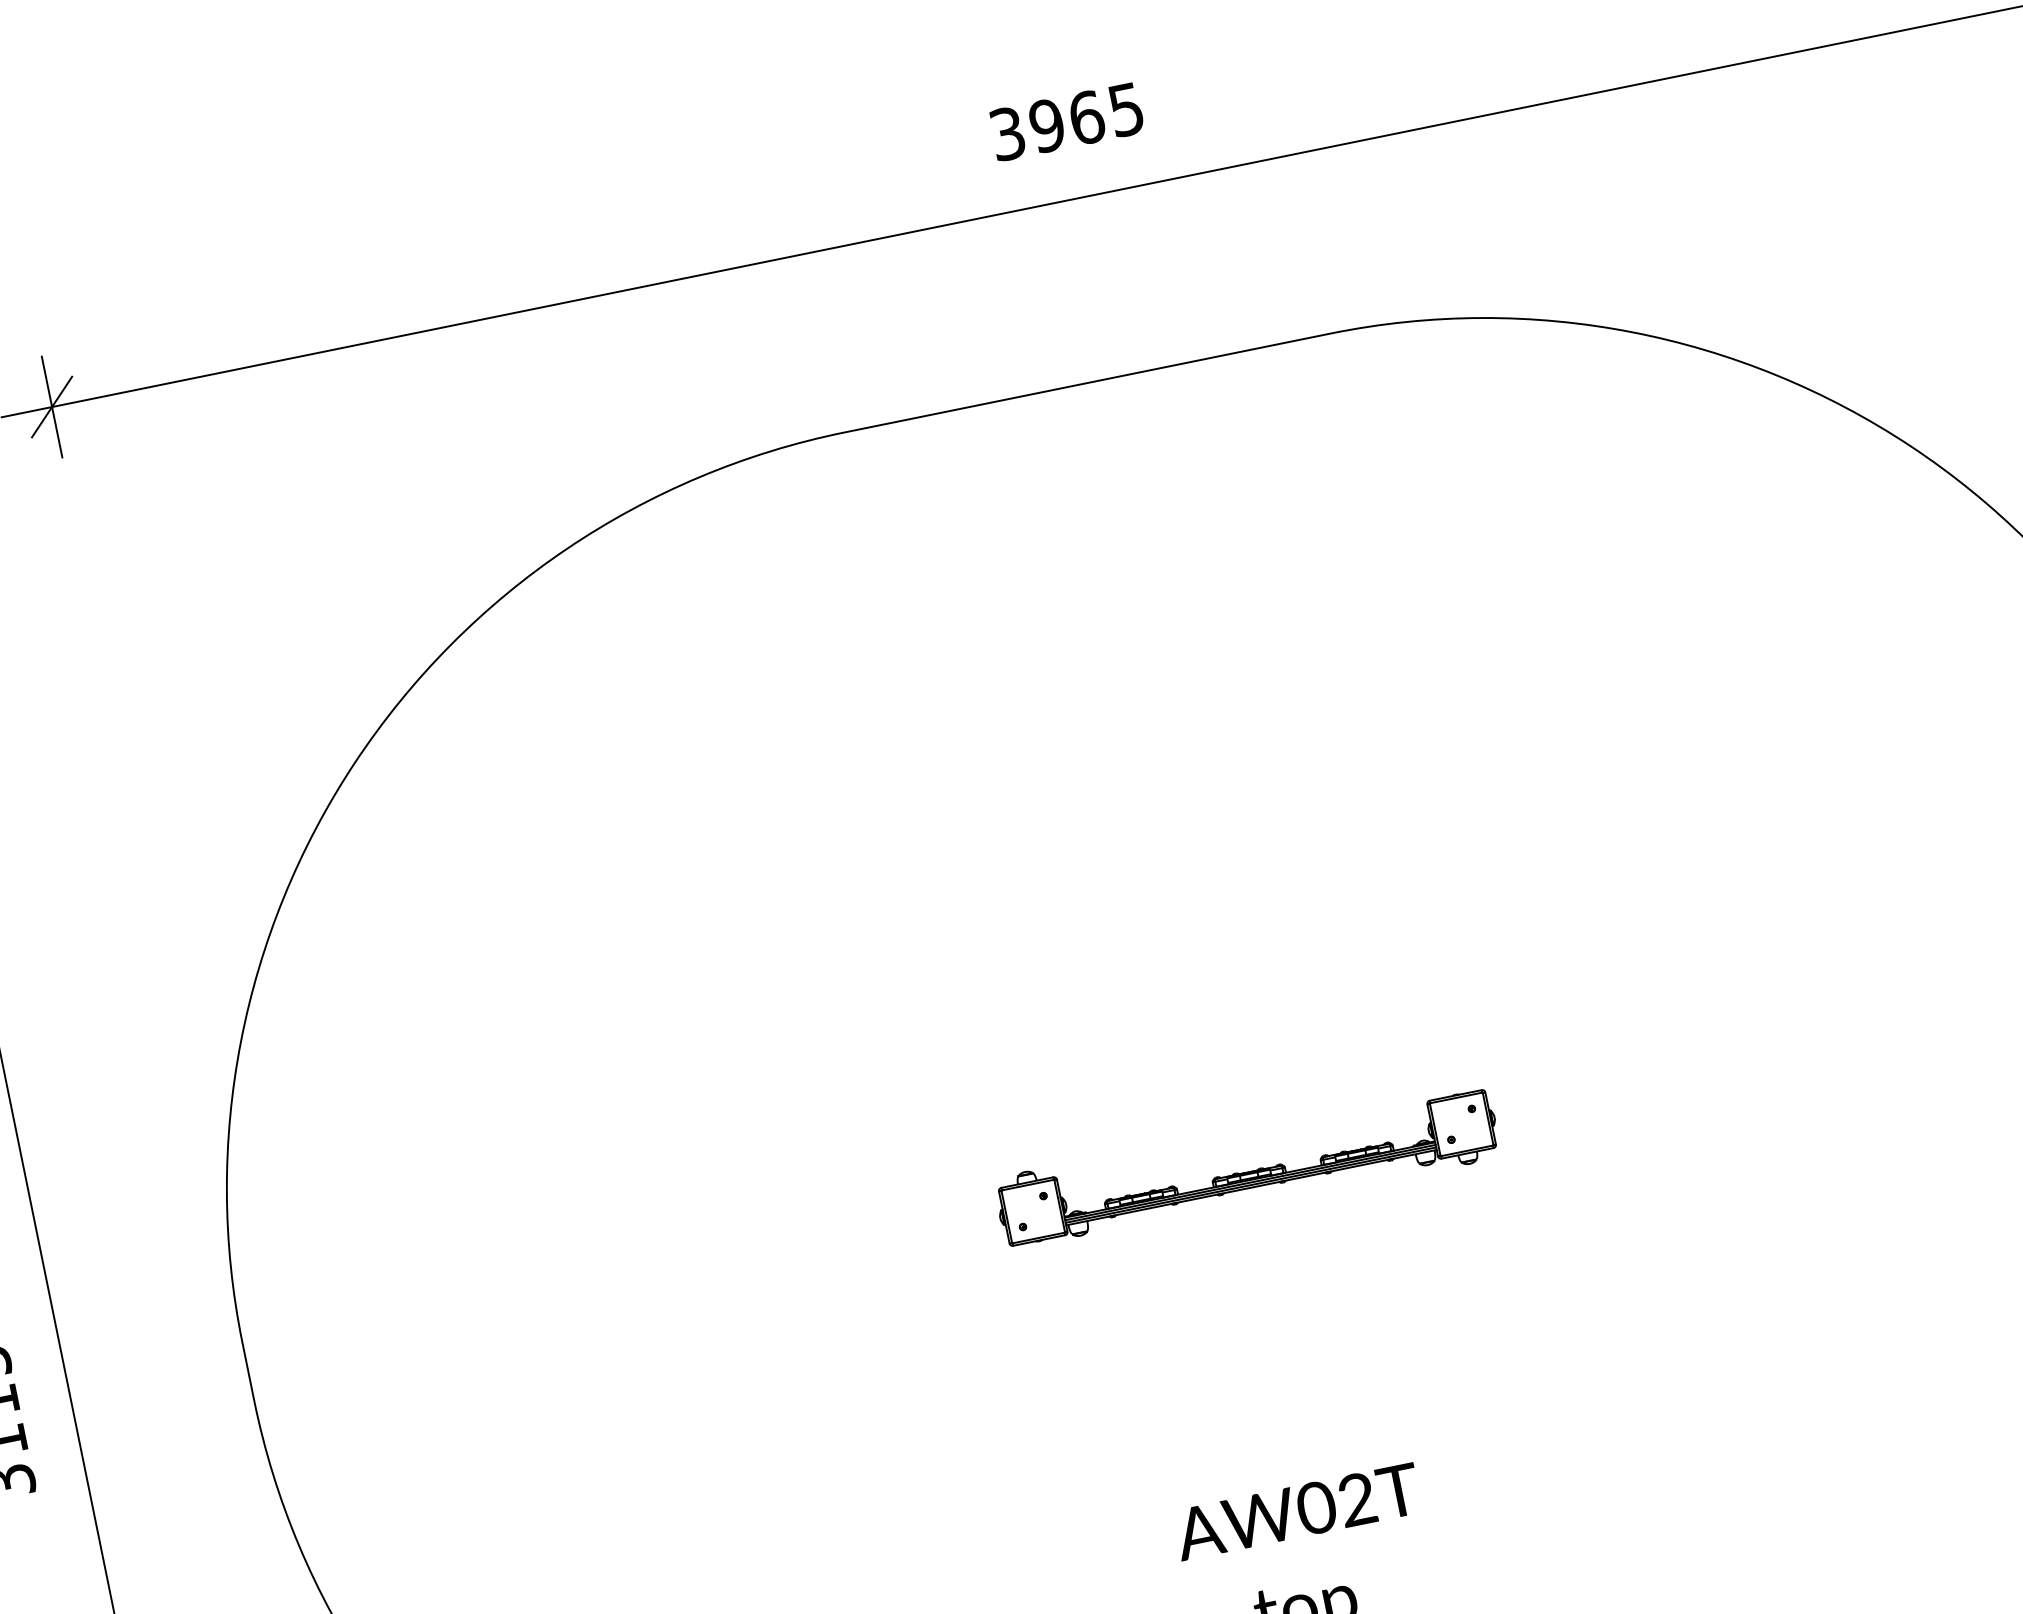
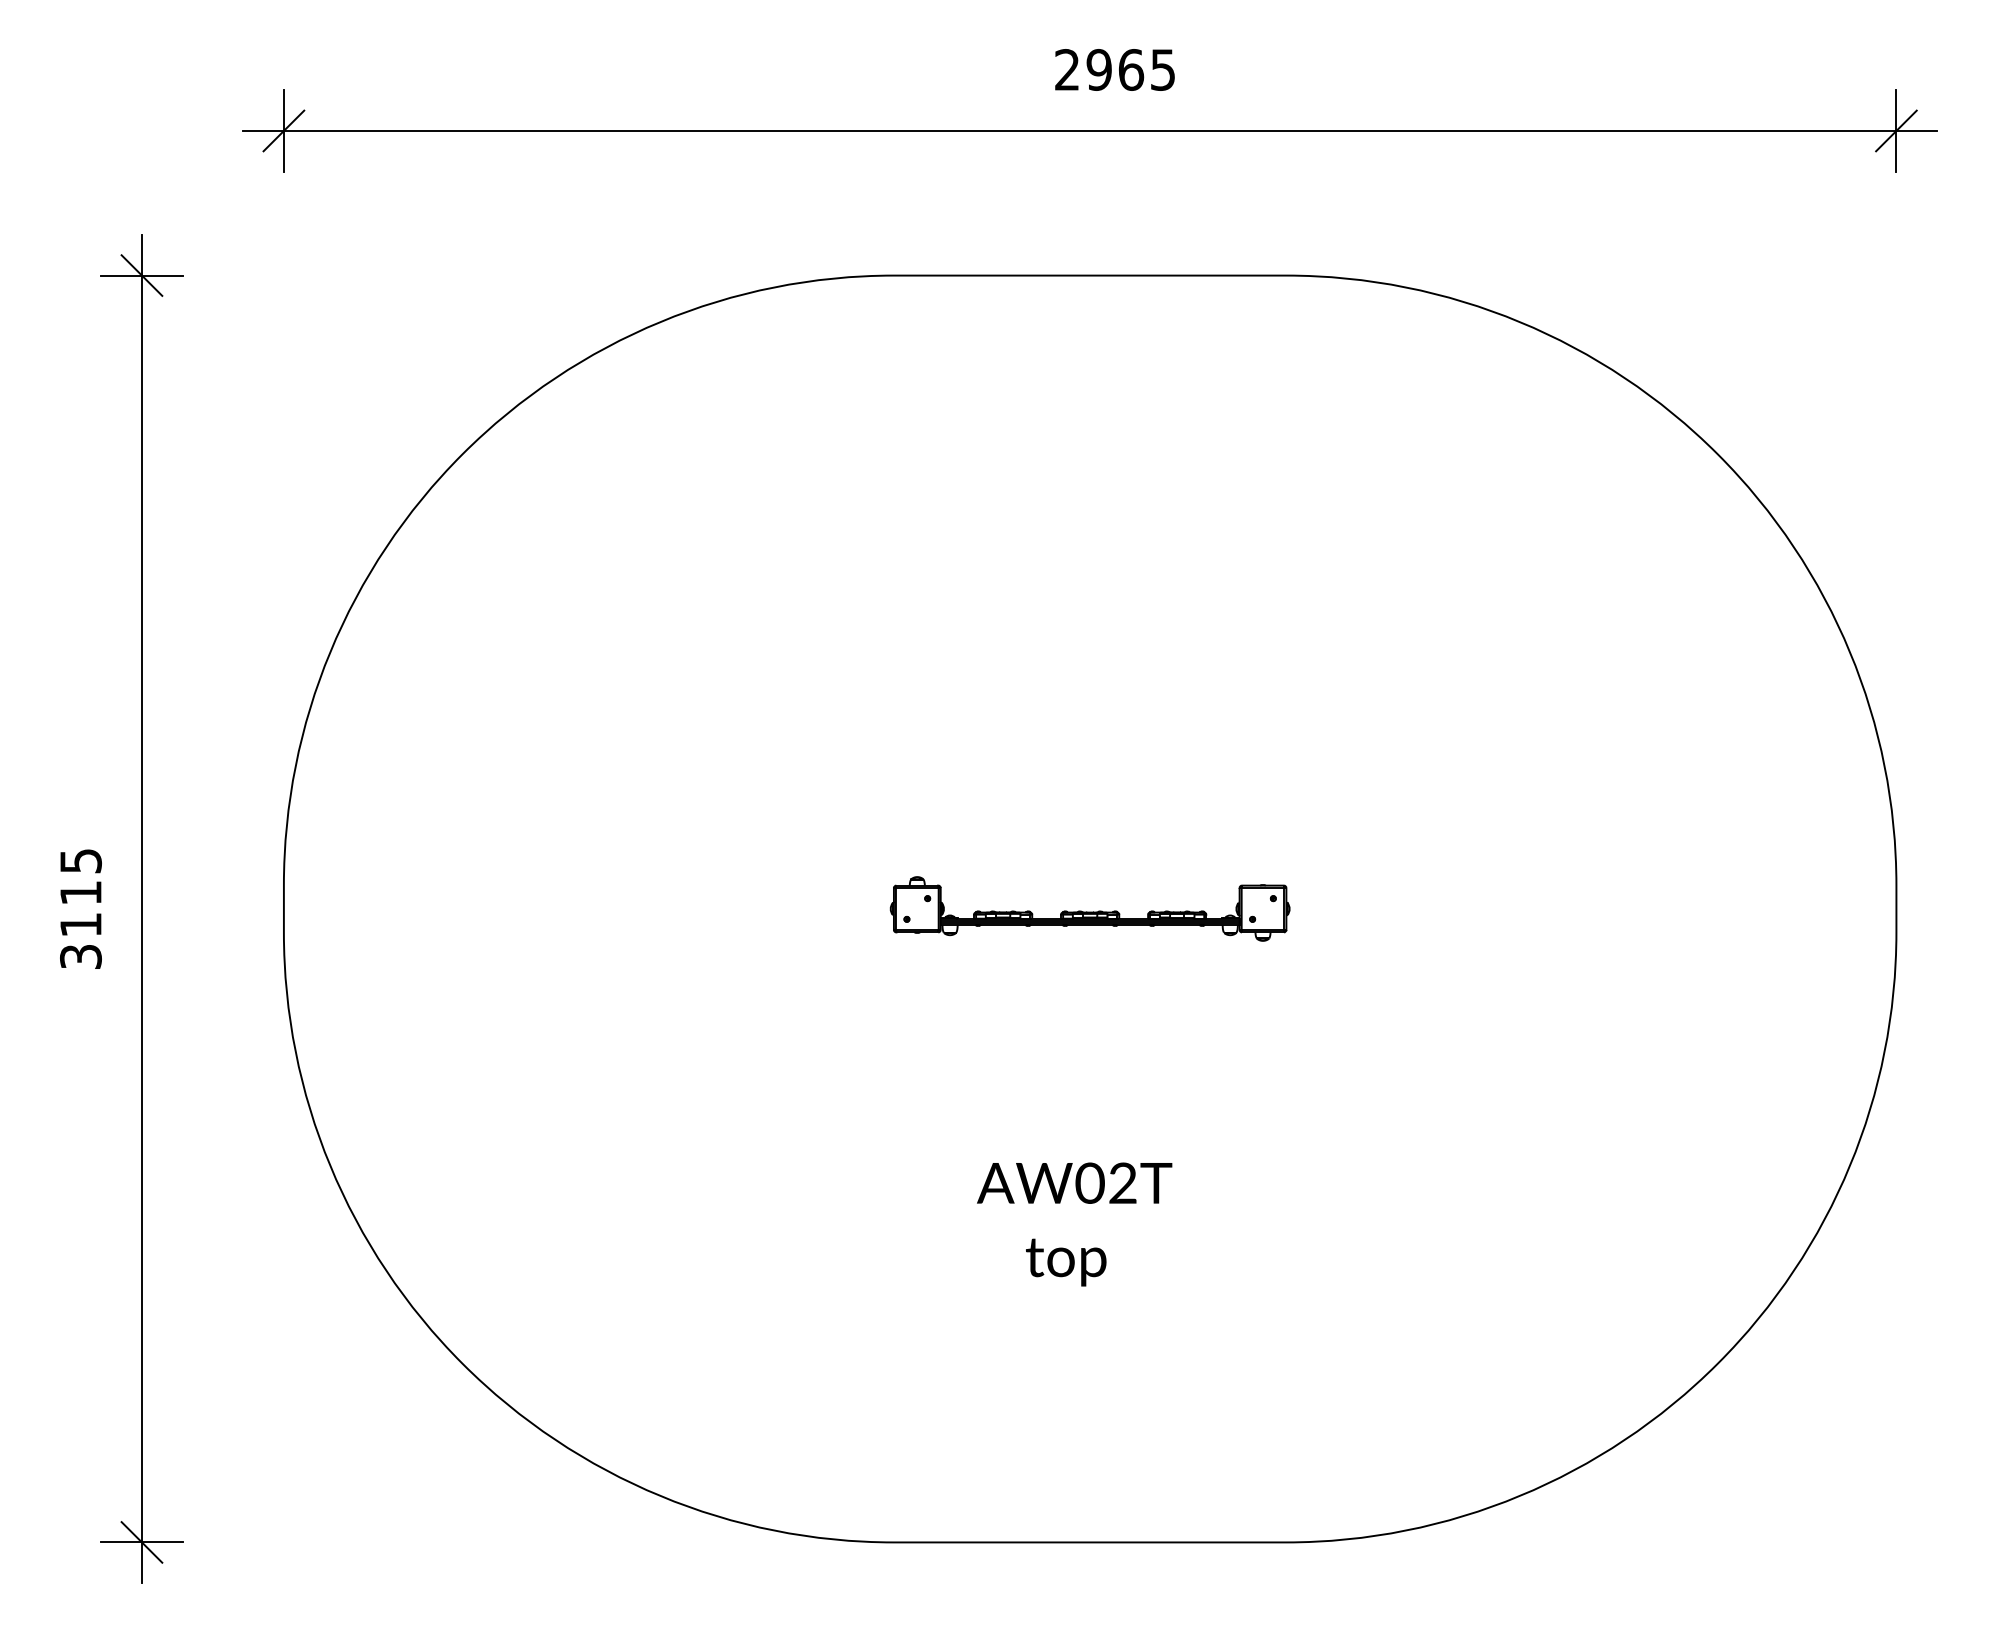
text: (1007, 133) -> (1067, 69), 3965 -> 2965

